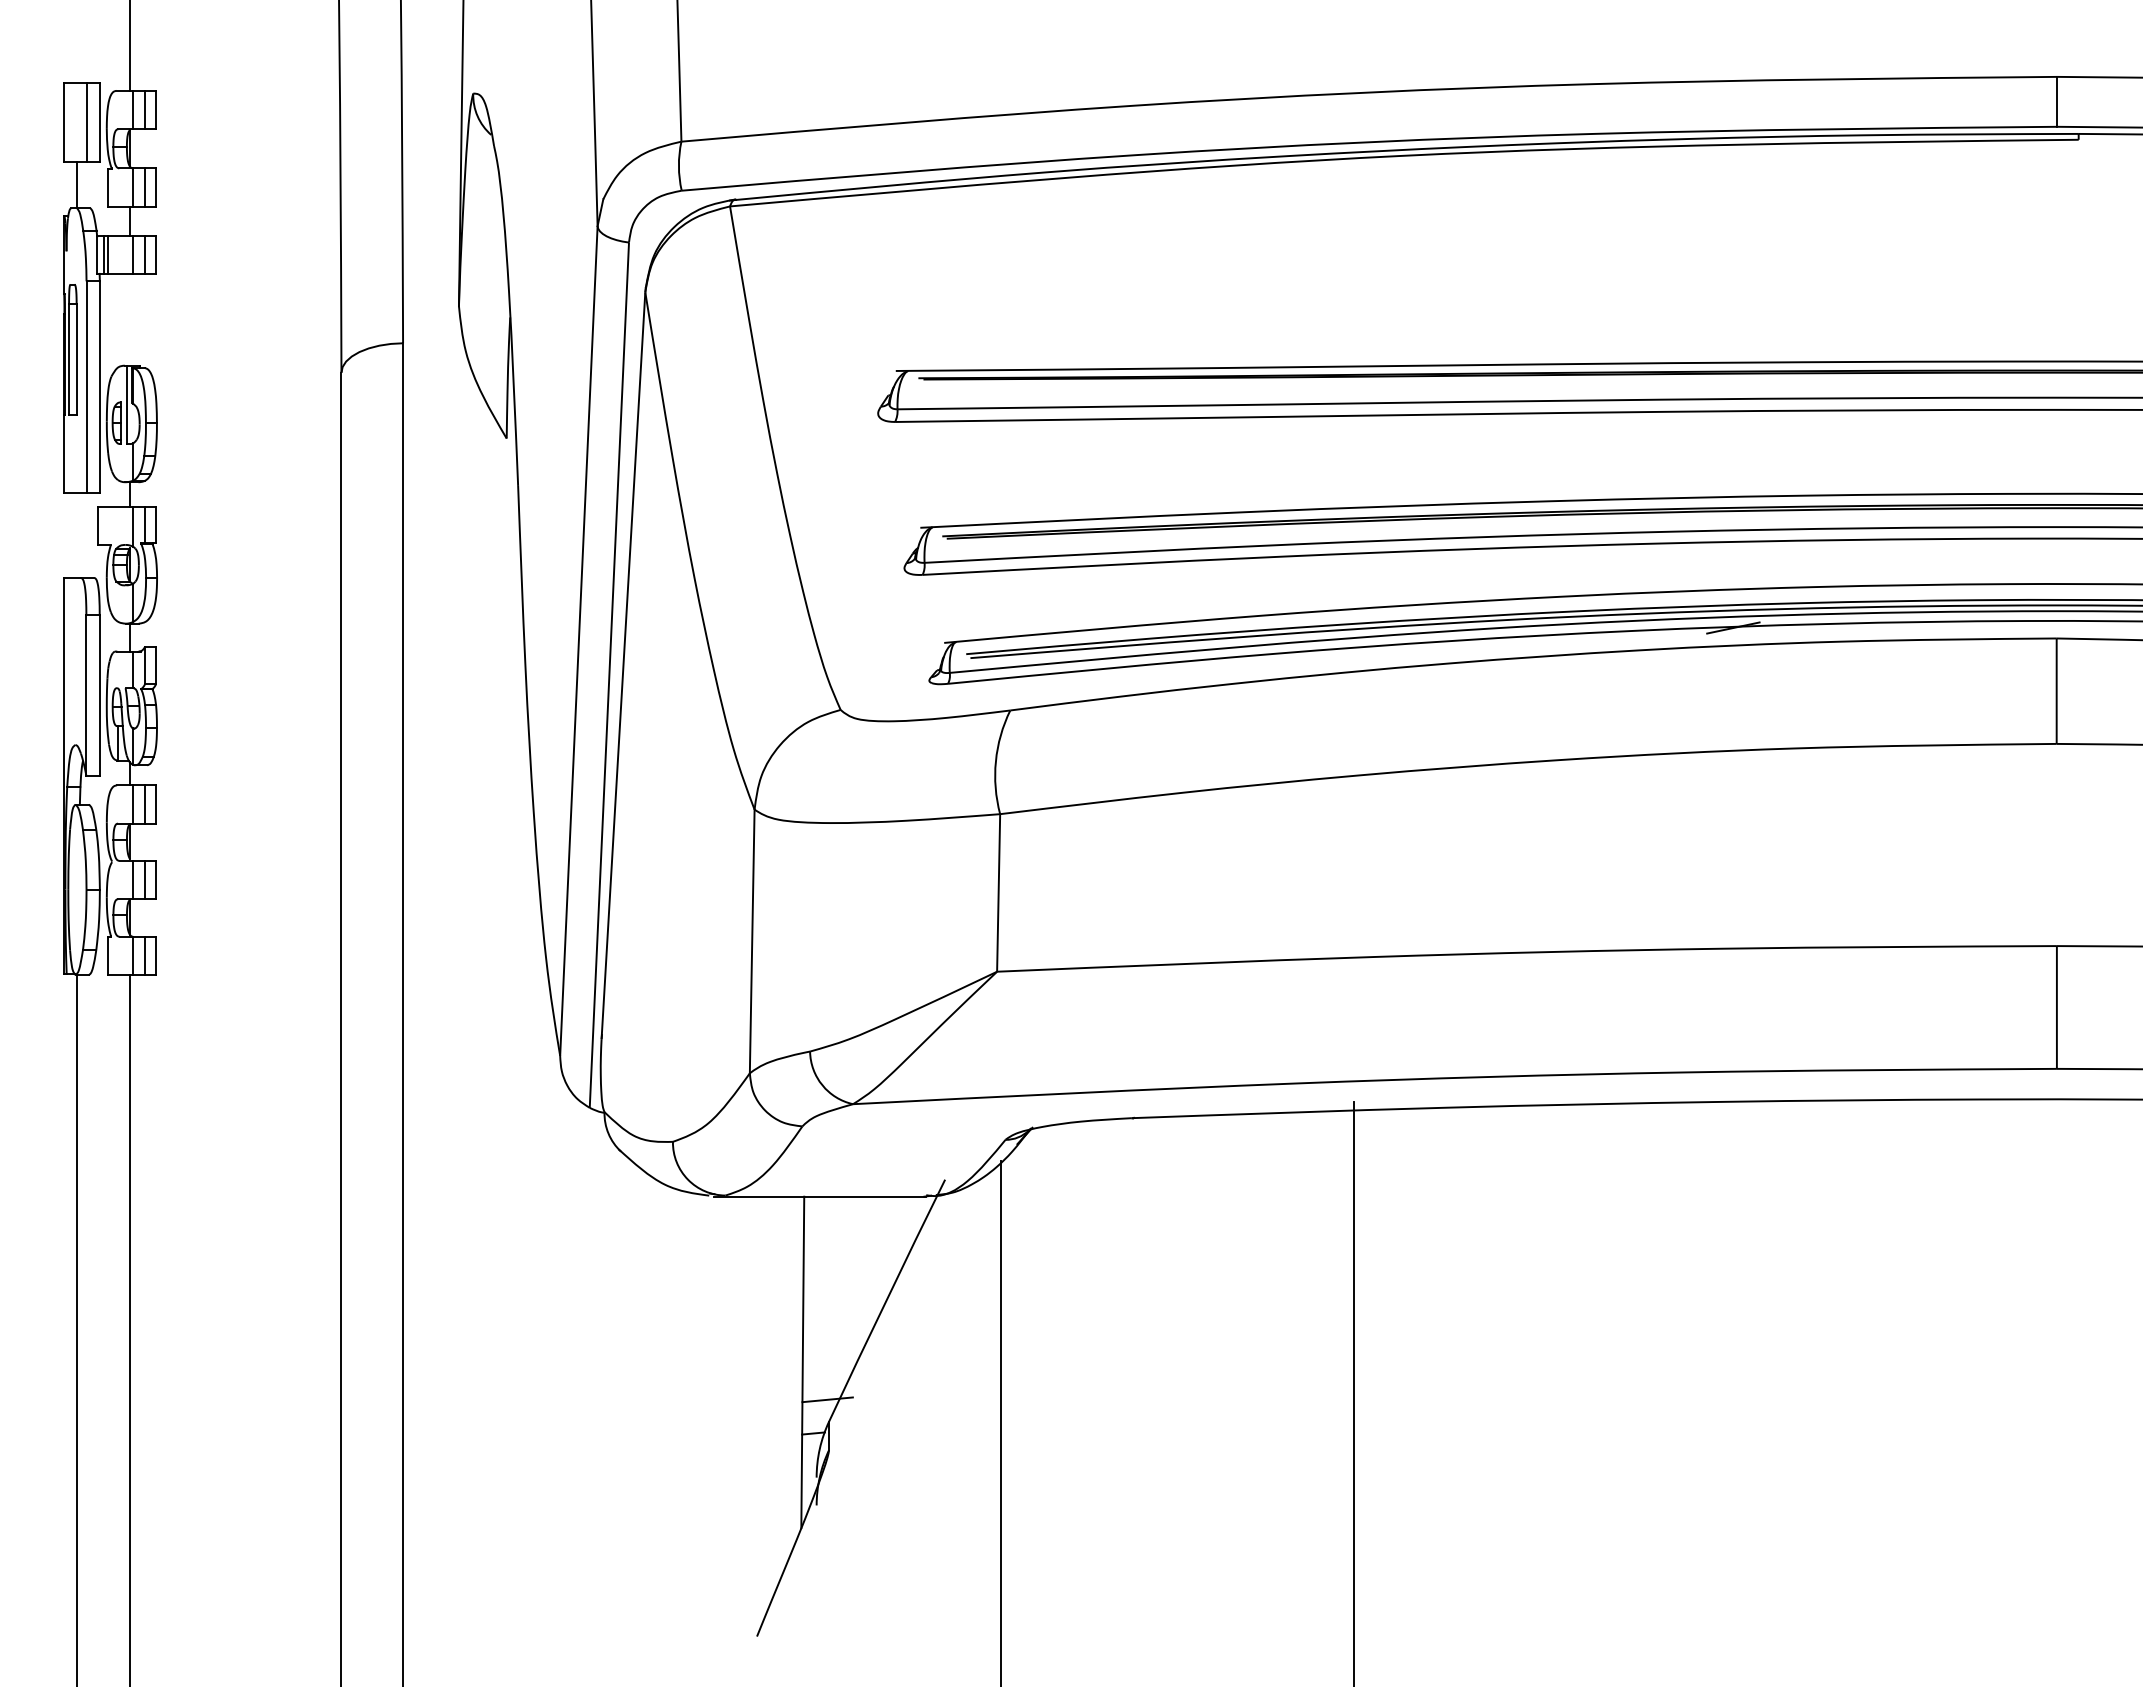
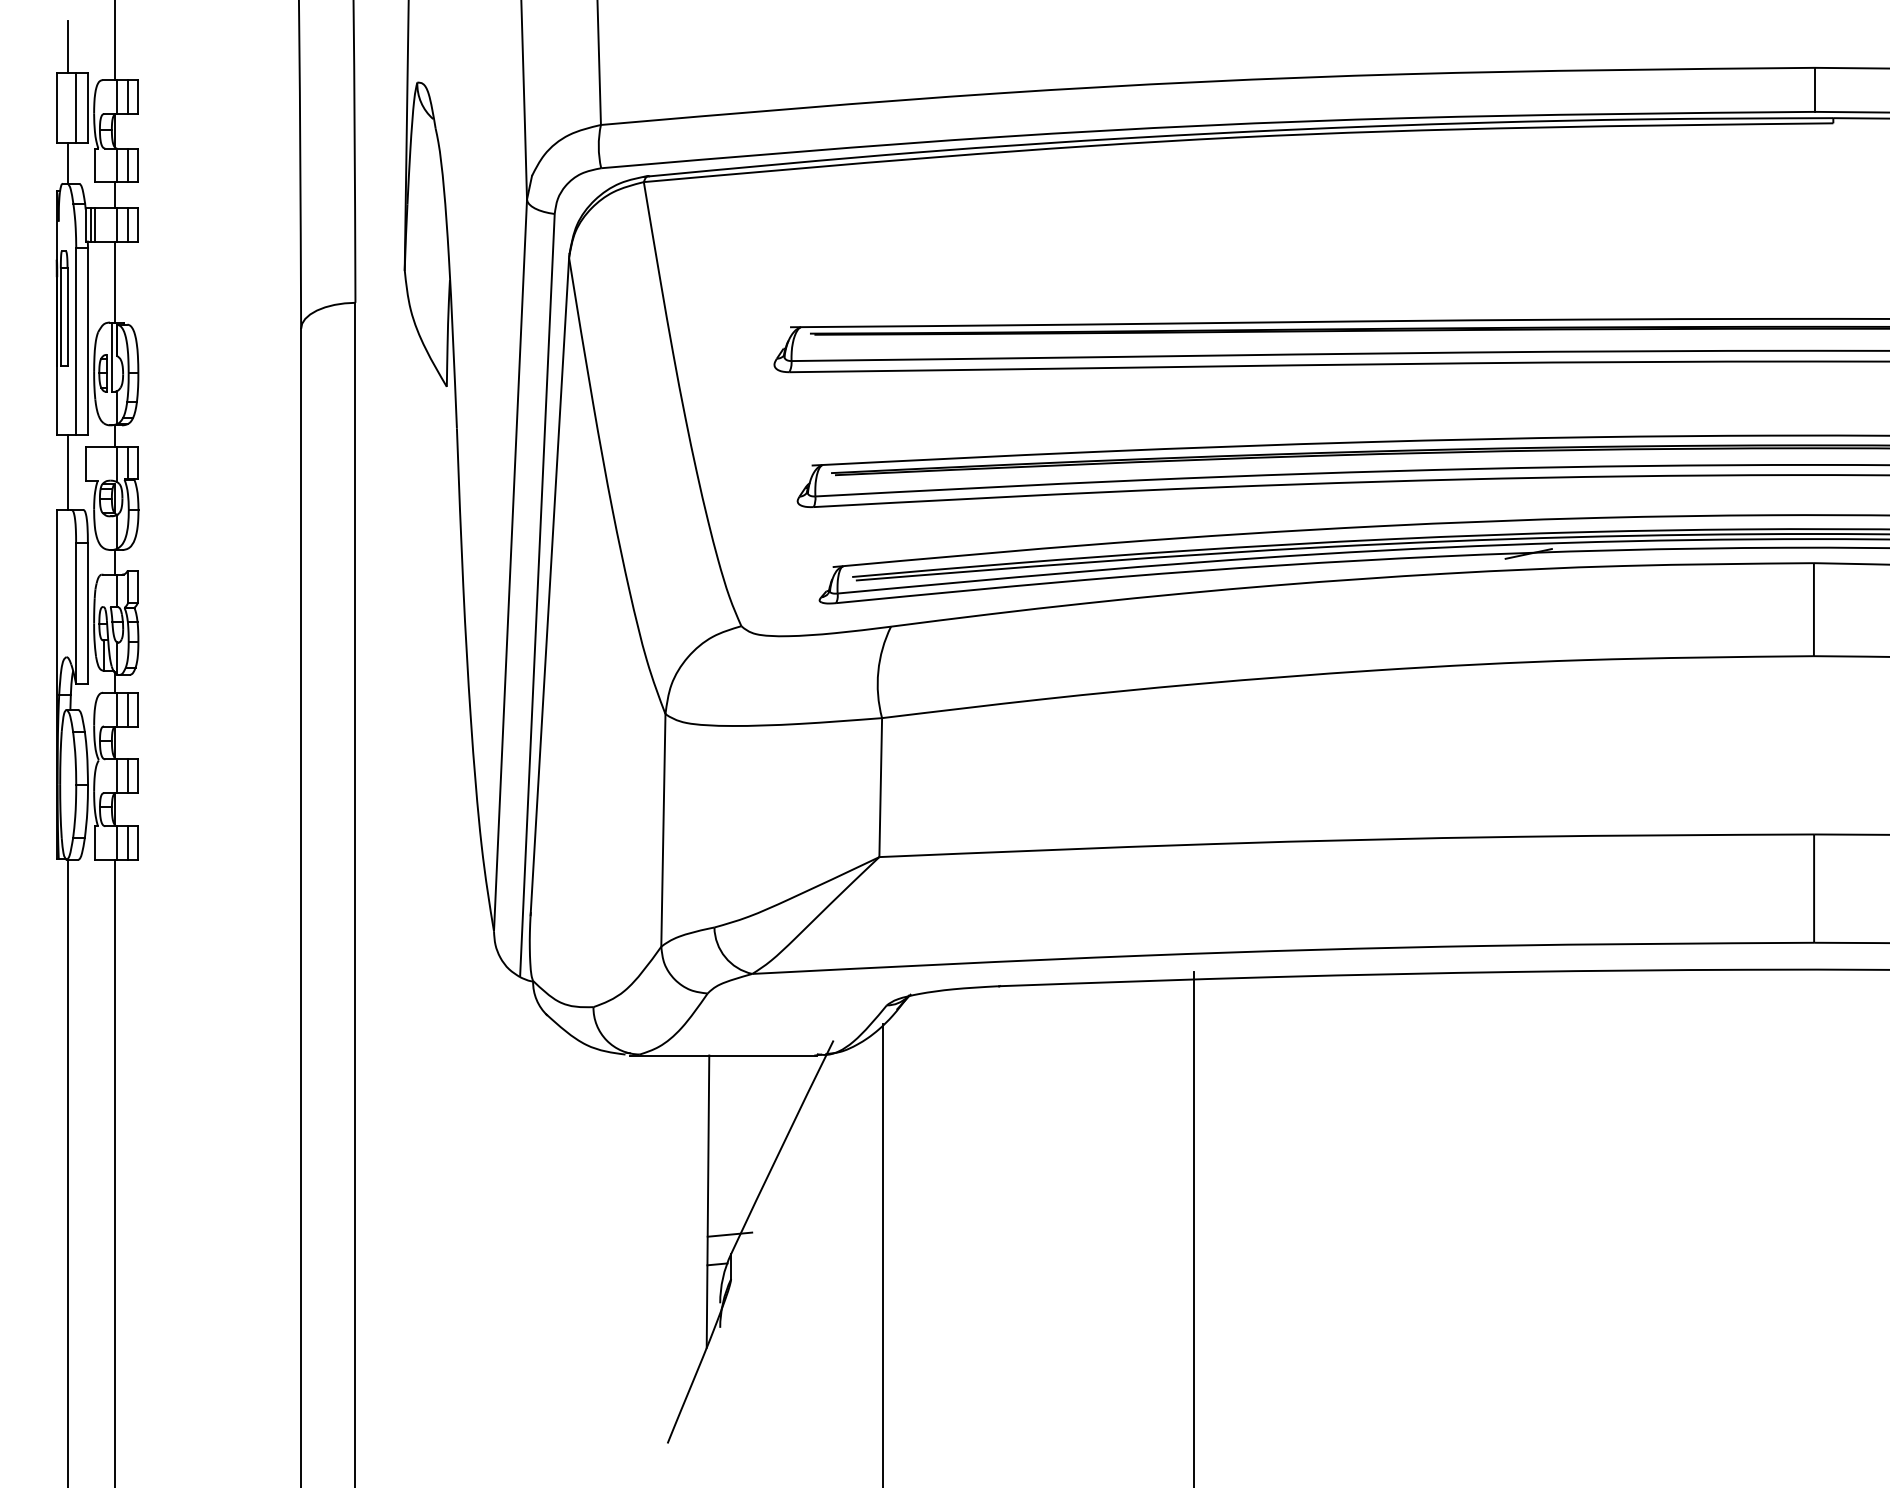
line: (77, 53) -> (68, 47), added
line: (130, 319) -> (115, 281), added
line: (77, 535) -> (68, 472), added

